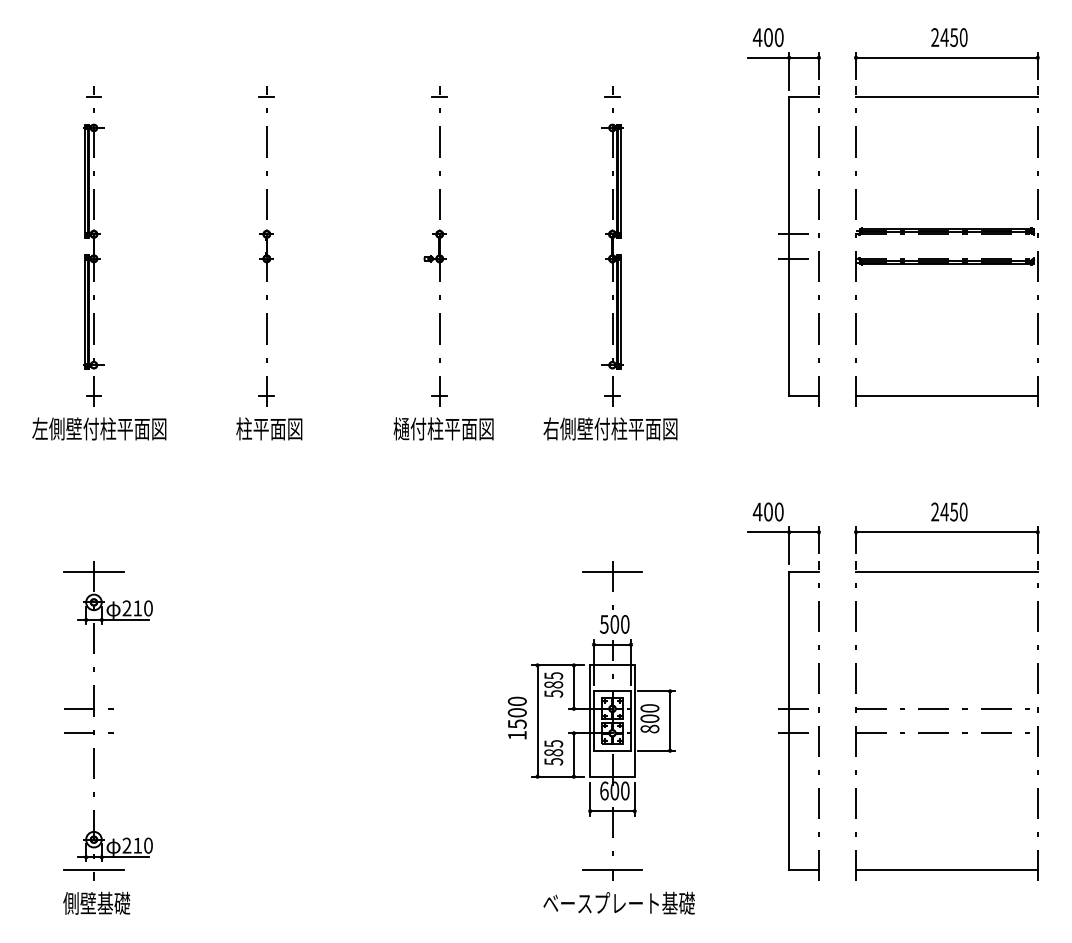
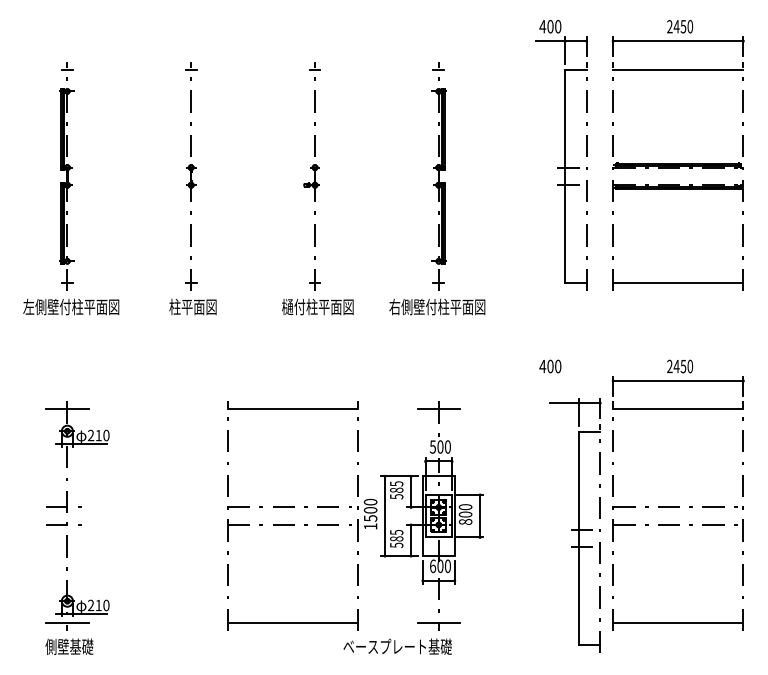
part: (783, 703) -> (574, 525), moved
part: (408, 709) -> (292, 507), added
text: (618, 902) -> (397, 646), moved

